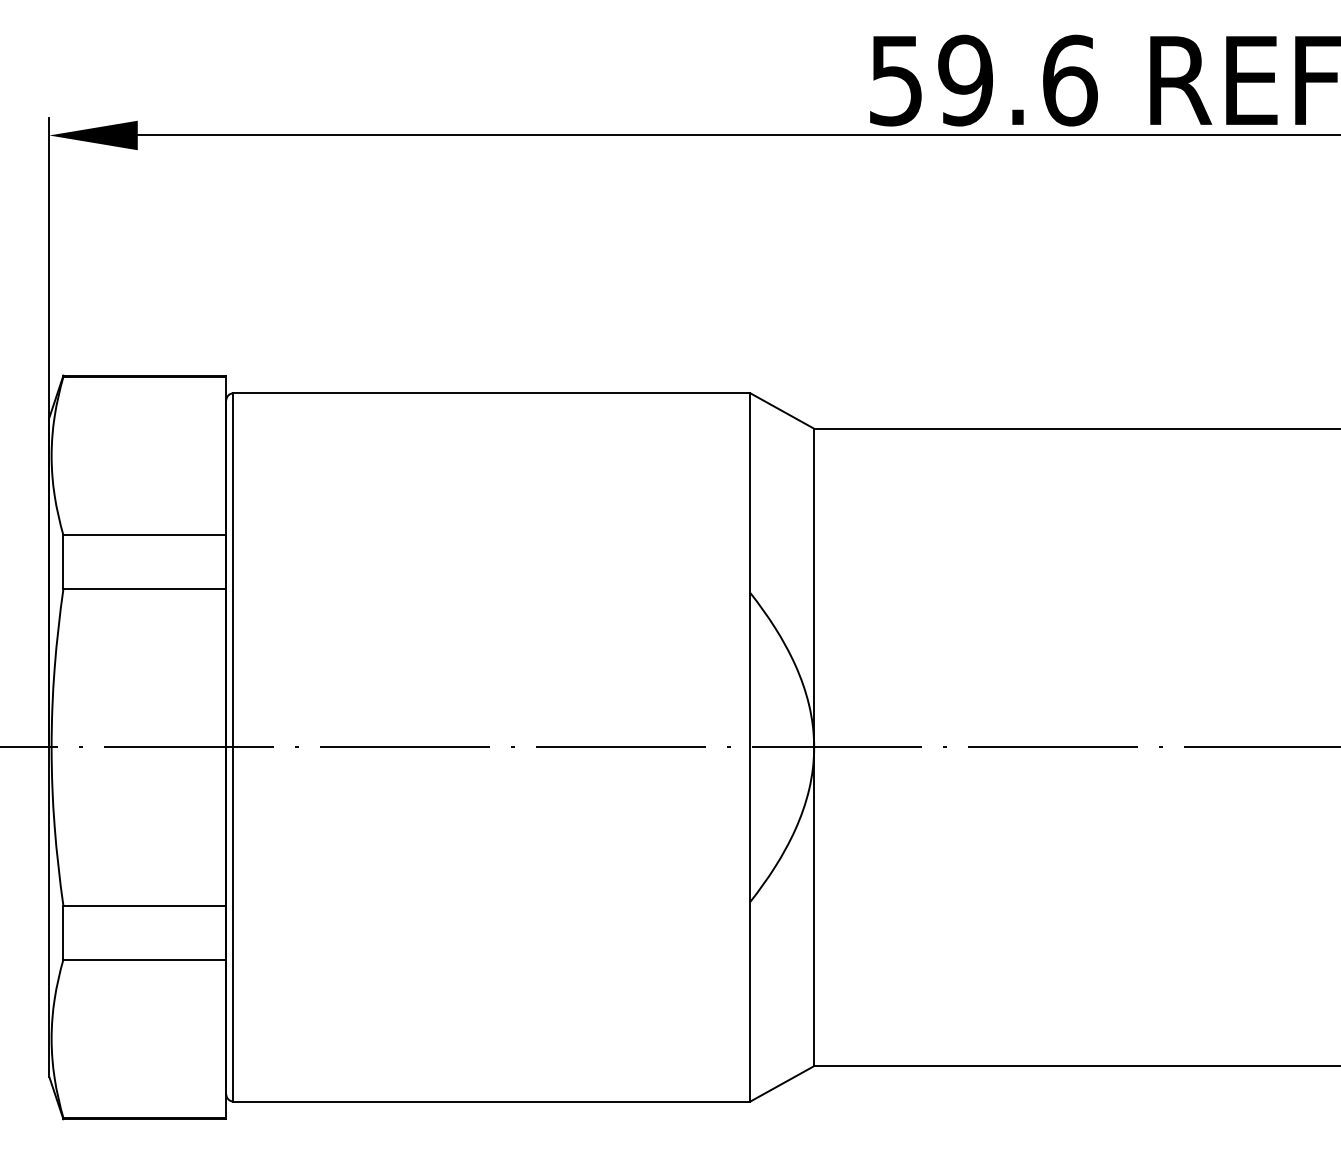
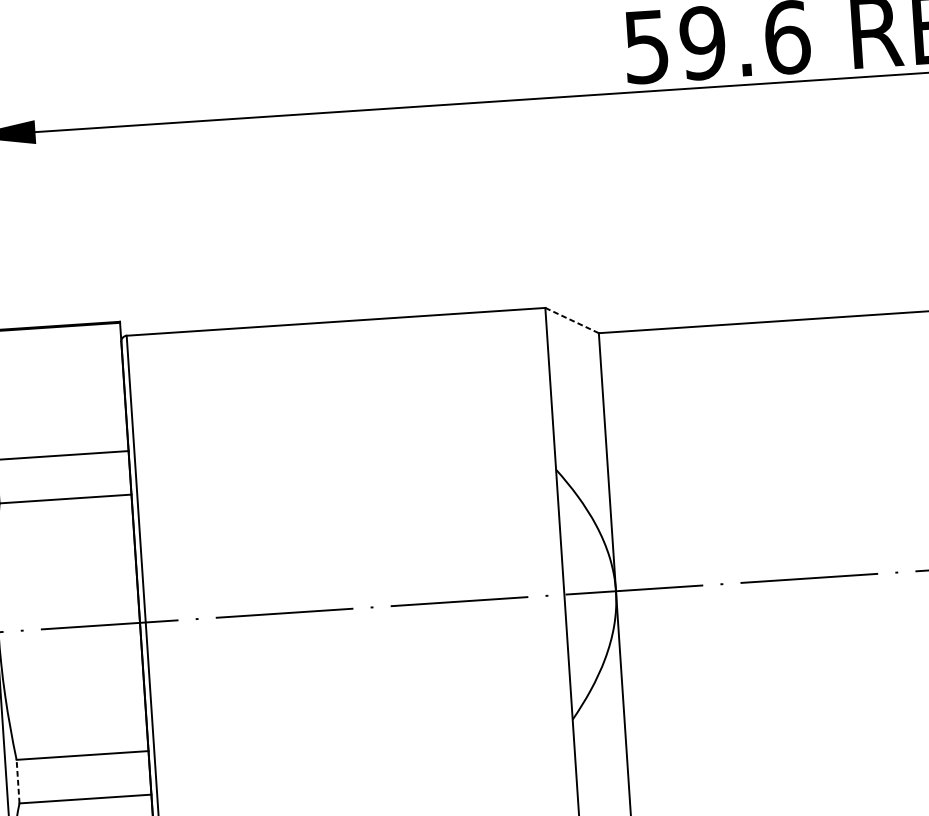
line: (781, 410) -> (571, 320), solid -> dashed
line: (63, 932) -> (18, 781), solid -> dashed

